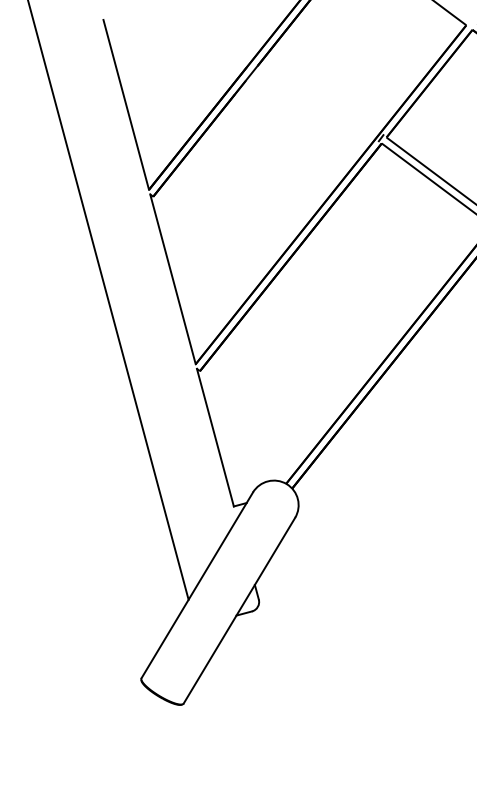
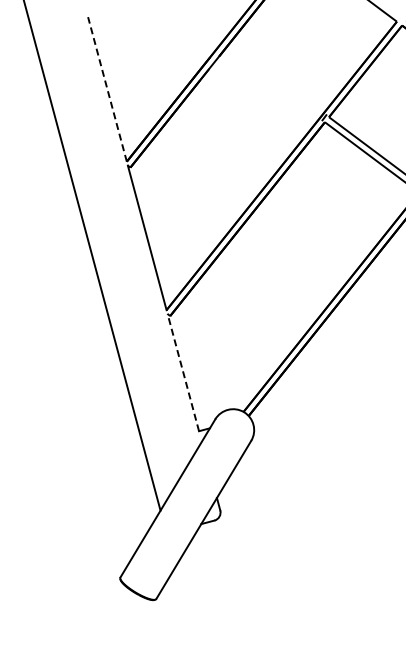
line: (126, 104) -> (107, 89), solid -> dashed
line: (215, 437) -> (183, 372), solid -> dashed

